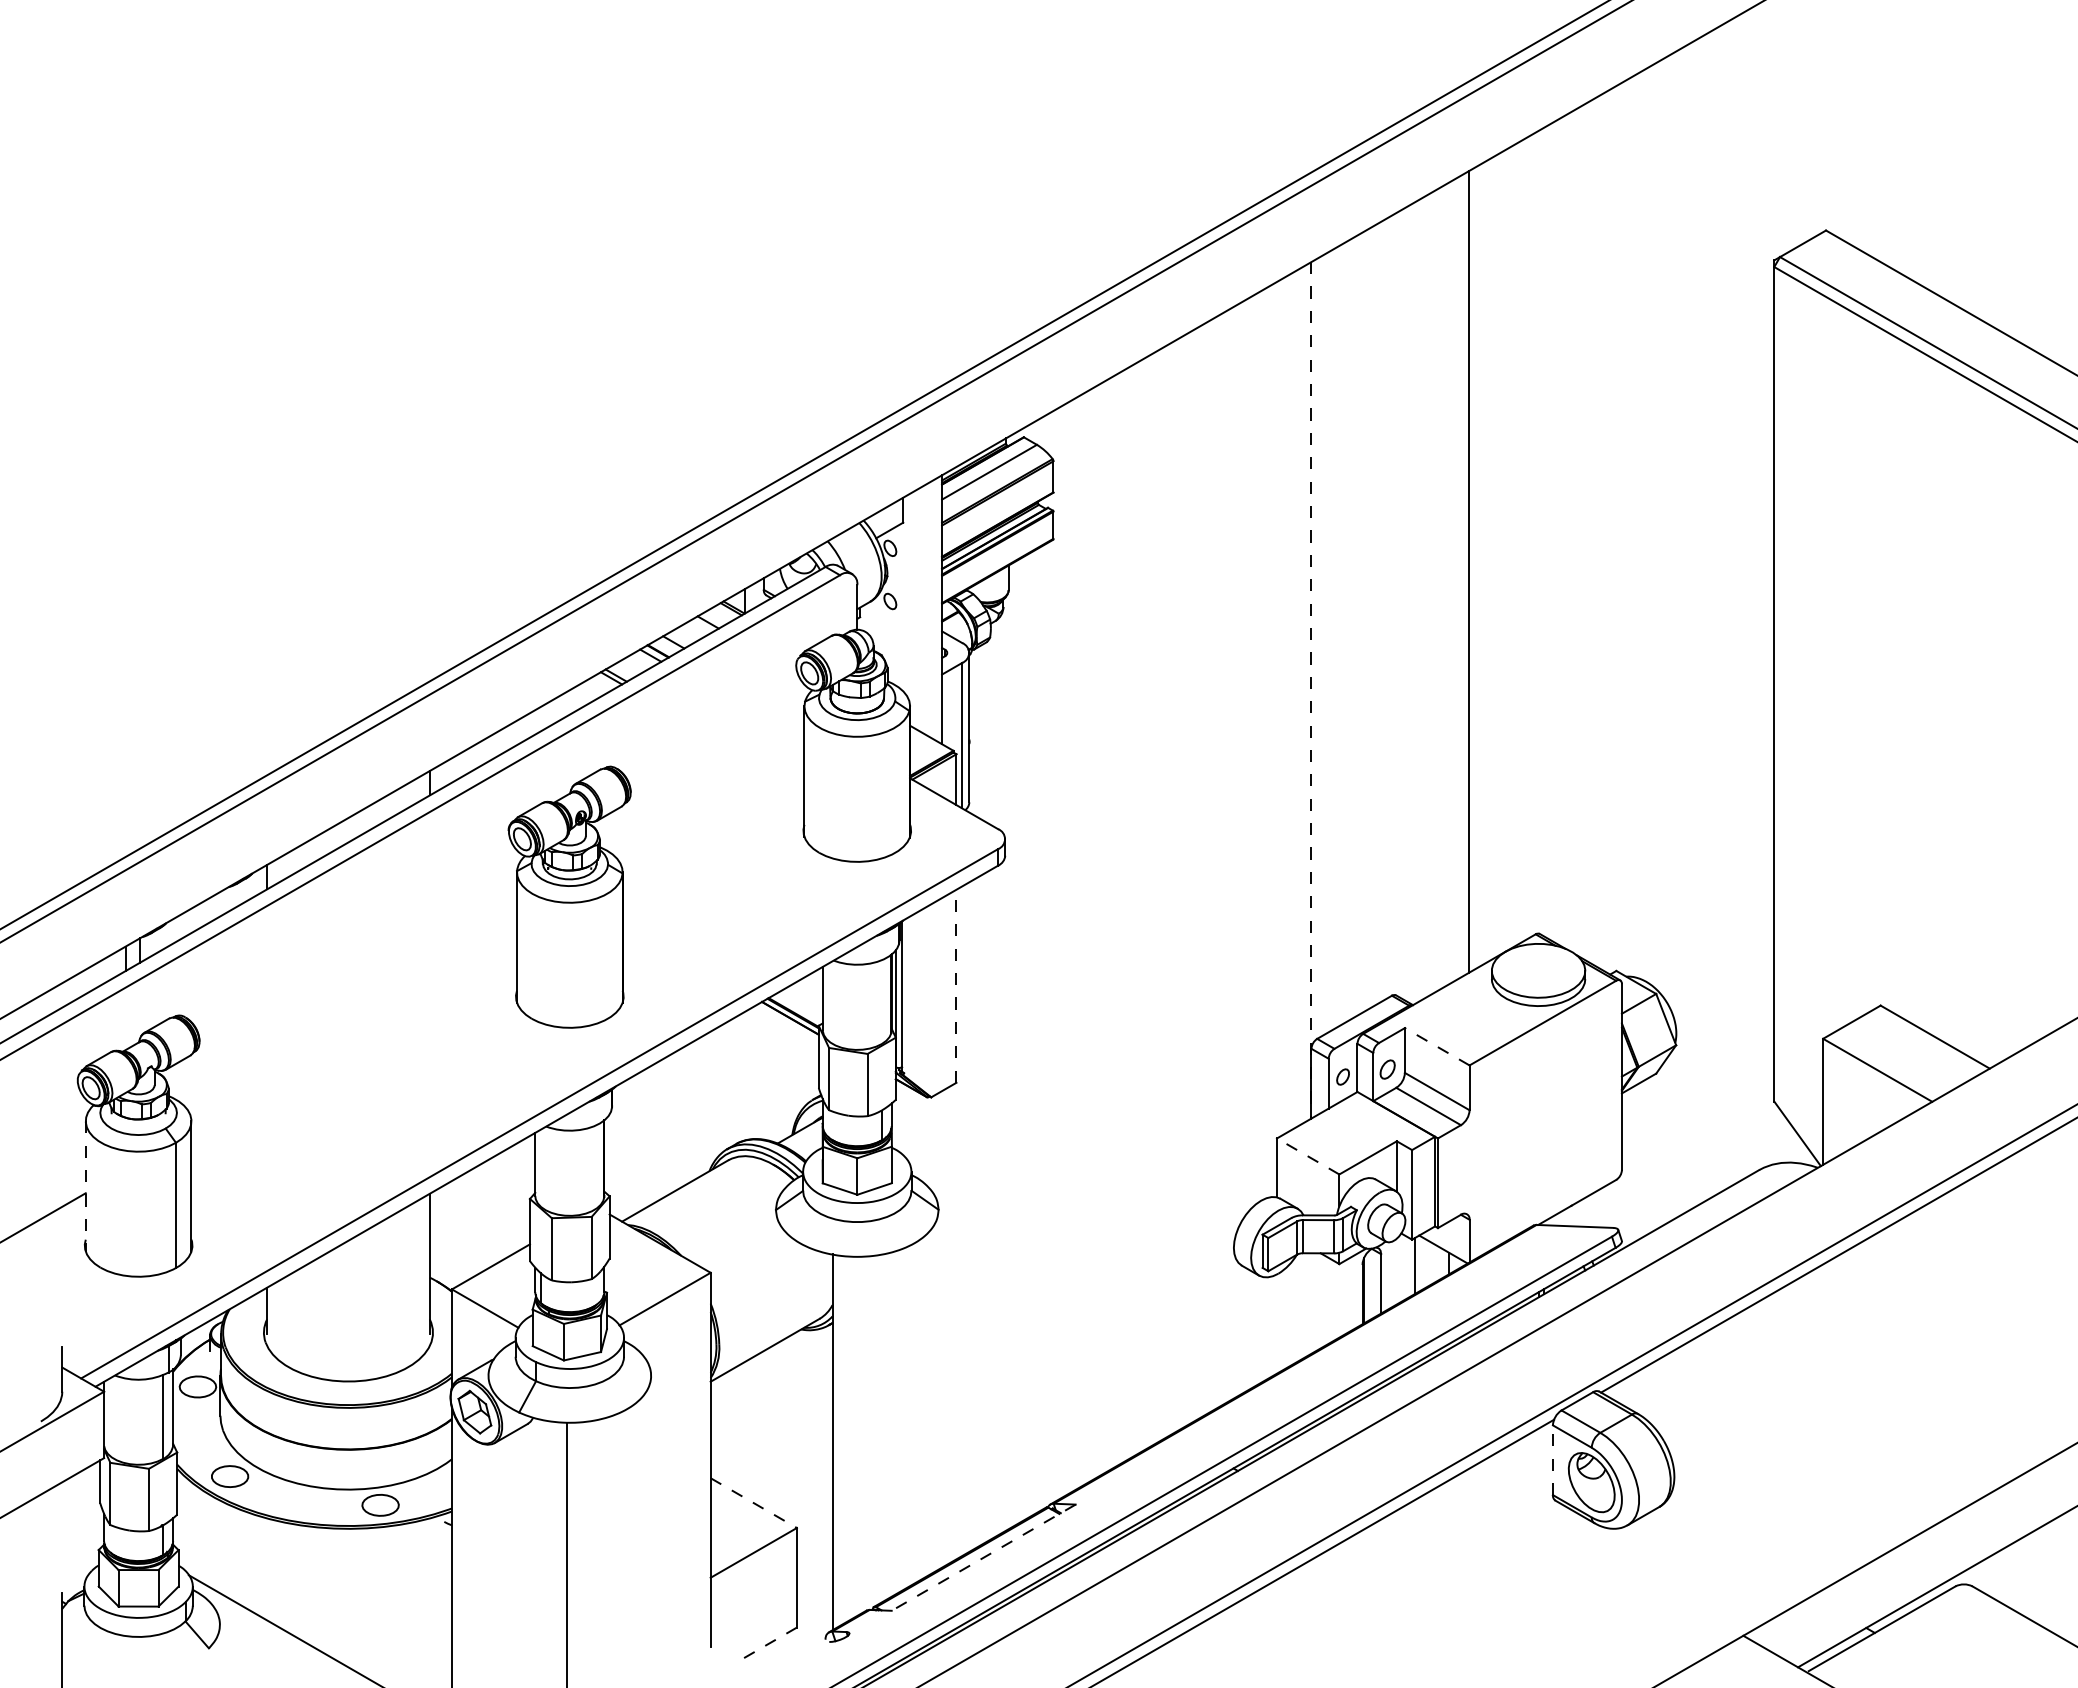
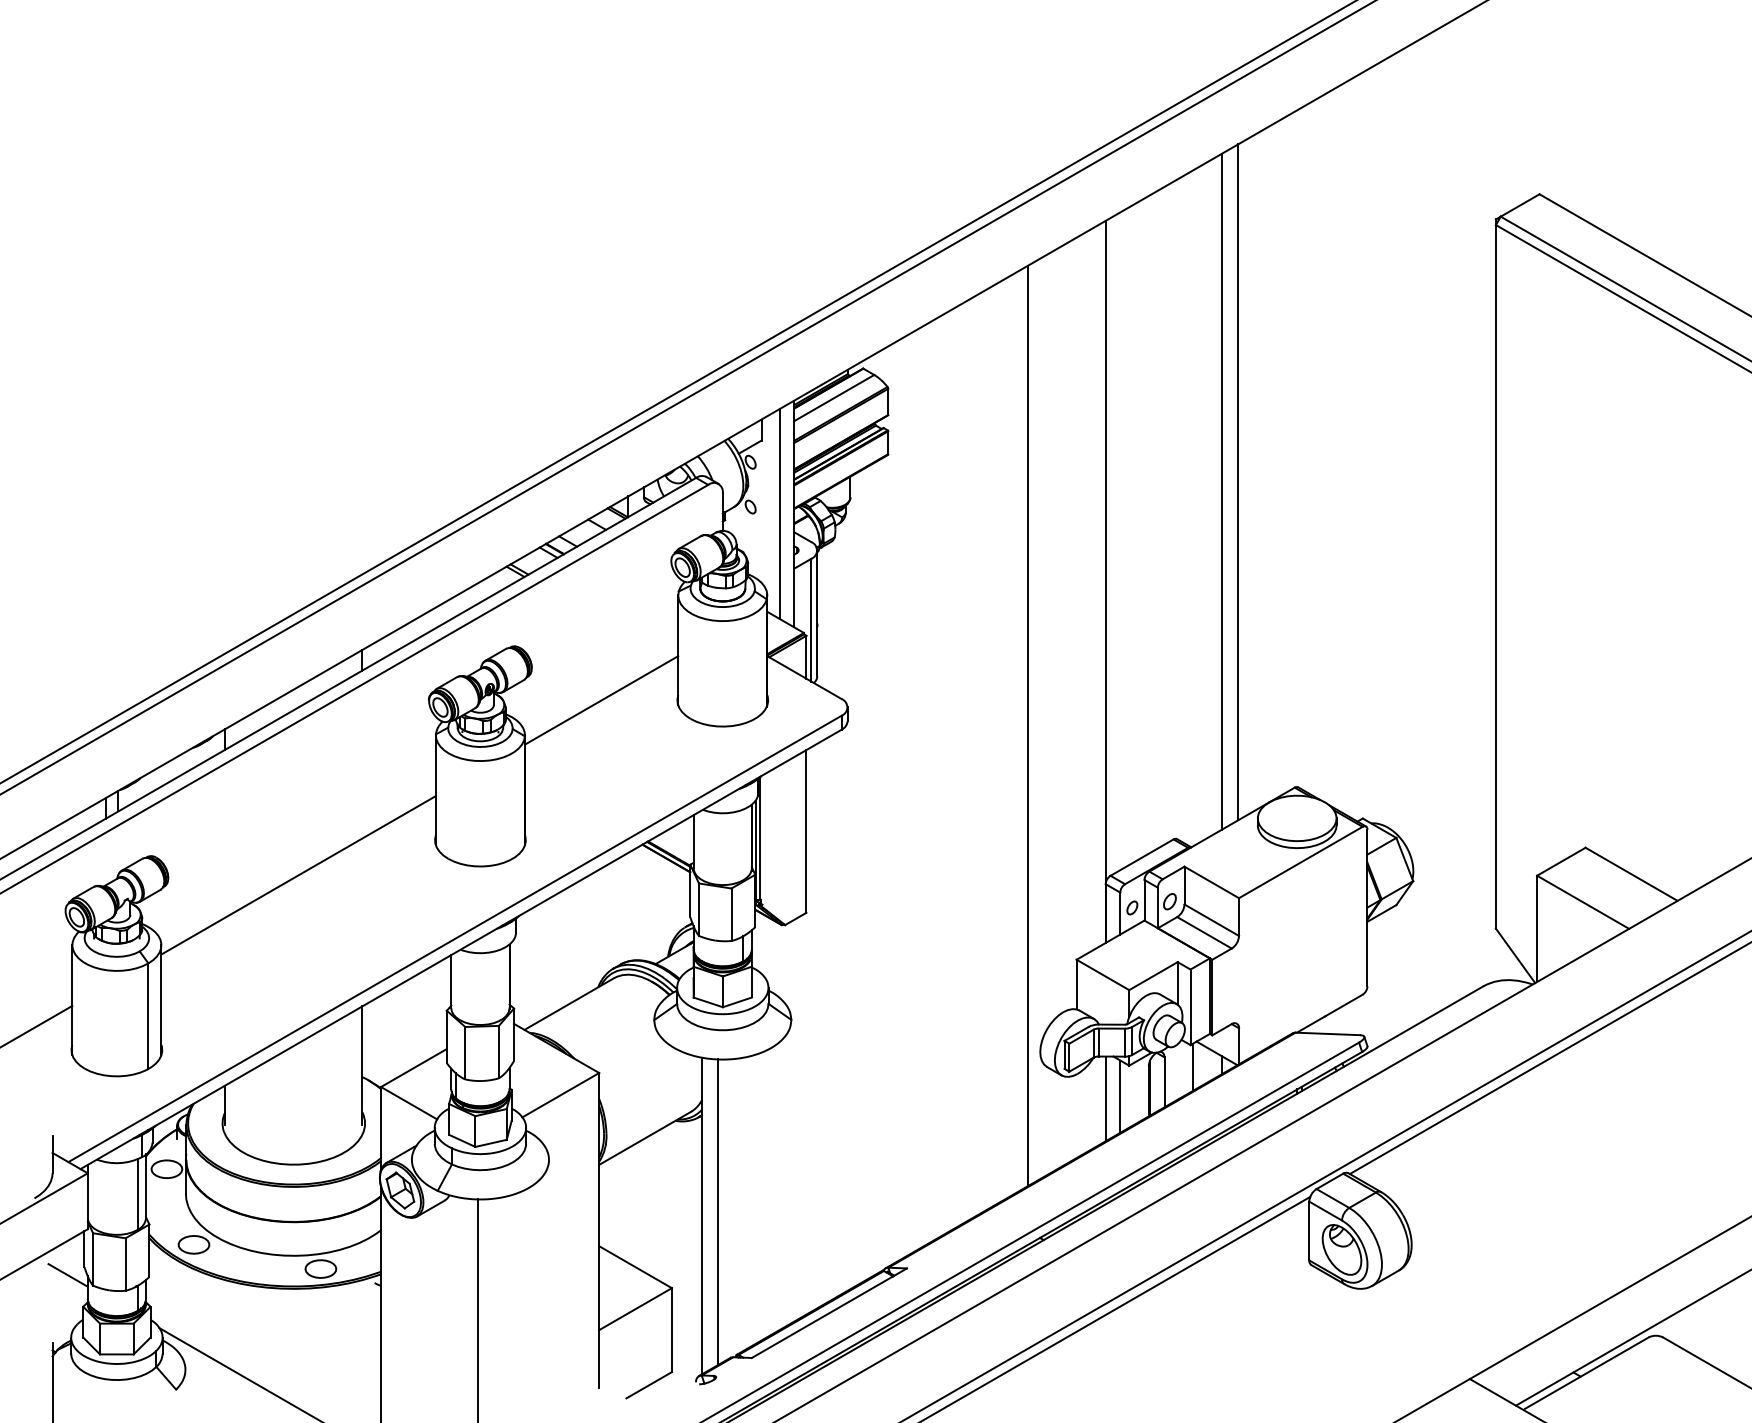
line: (1449, 583) -> (1222, 491), added
line: (924, 609) -> (779, 513), added
line: (1311, 690) -> (1105, 582), dashed -> solid
line: (713, 830) -> (601, 700), added
line: (1219, 860) -> (1028, 725), added
line: (956, 986) -> (806, 831), dashed -> solid
line: (353, 1038) -> (298, 875), added
line: (1436, 1046) -> (1211, 882), dashed -> solid
line: (1307, 1156) -> (1102, 974), dashed -> solid
line: (85, 1186) -> (72, 1000), dashed -> solid
line: (1328, 1300) -> (1120, 1096), added
line: (1311, 1303) -> (1105, 1098), added
line: (851, 1437) -> (717, 1211), added
line: (1552, 1460) -> (1308, 1231), dashed -> solid
line: (753, 1503) -> (635, 1267), dashed -> solid
line: (80, 1512) -> (67, 1275), added
line: (983, 1557) -> (829, 1313), dashed -> solid
line: (769, 1643) -> (648, 1385), dashed -> solid

